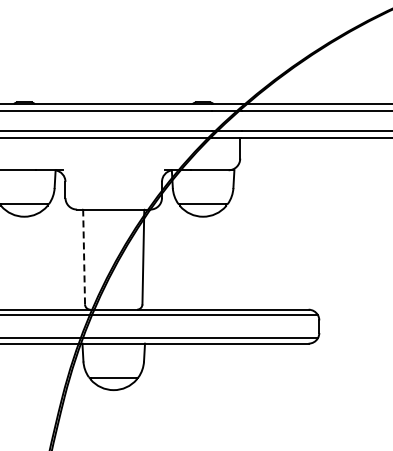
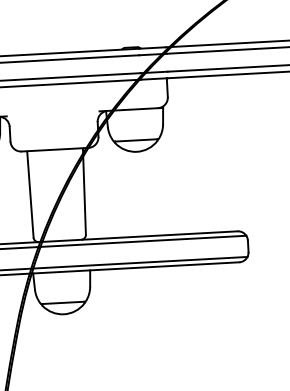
line: (84, 257) -> (30, 194), dashed -> solid

